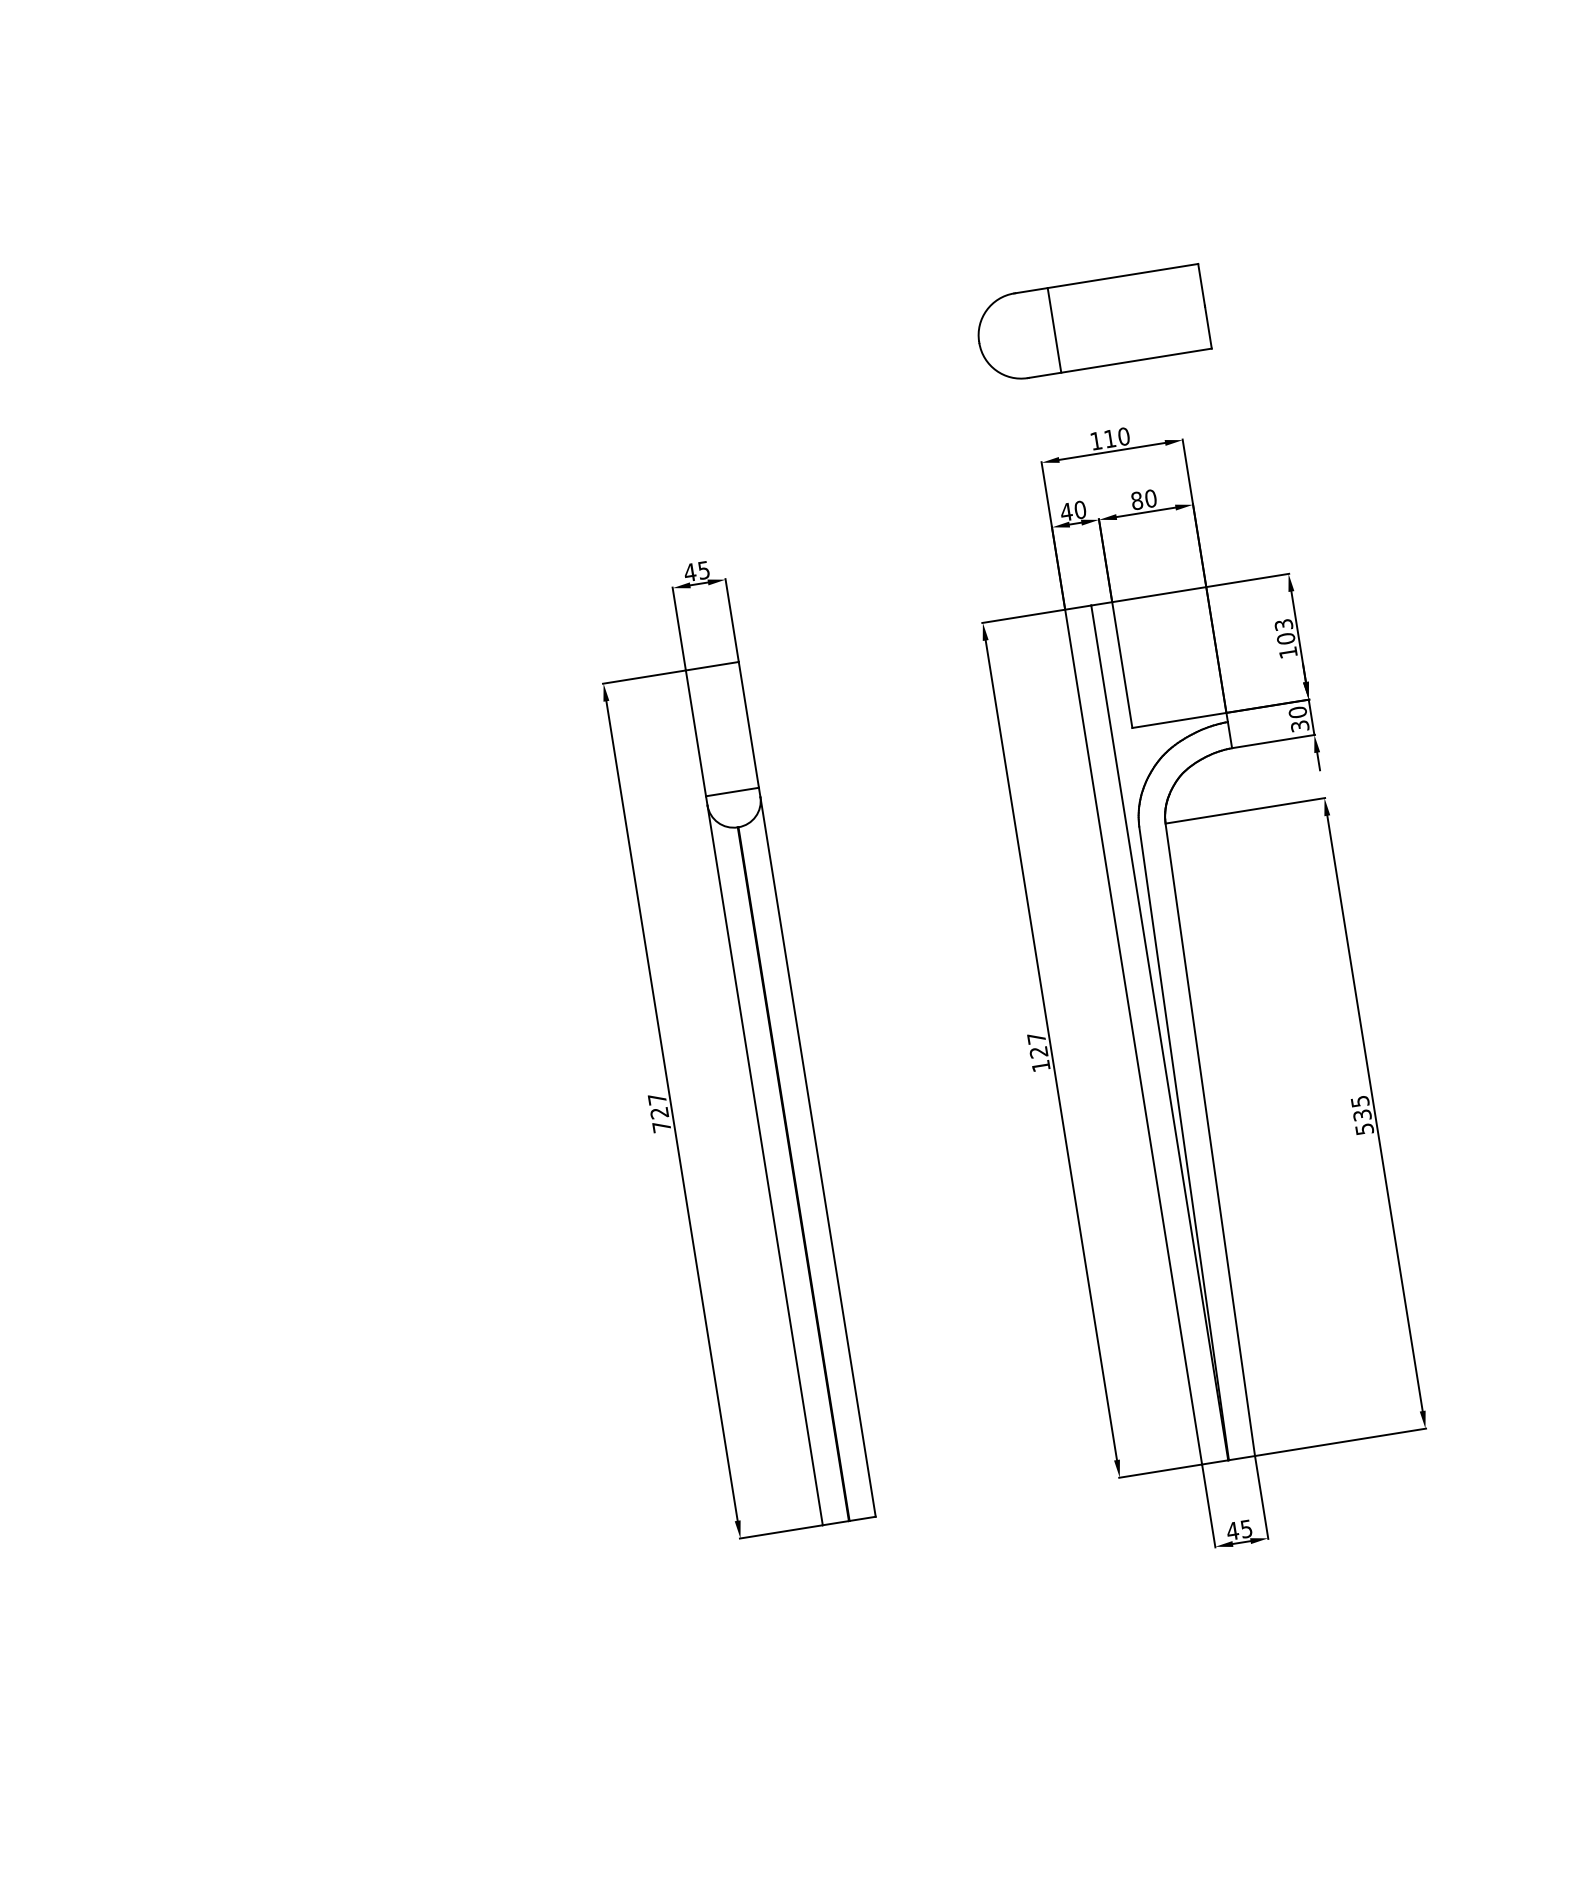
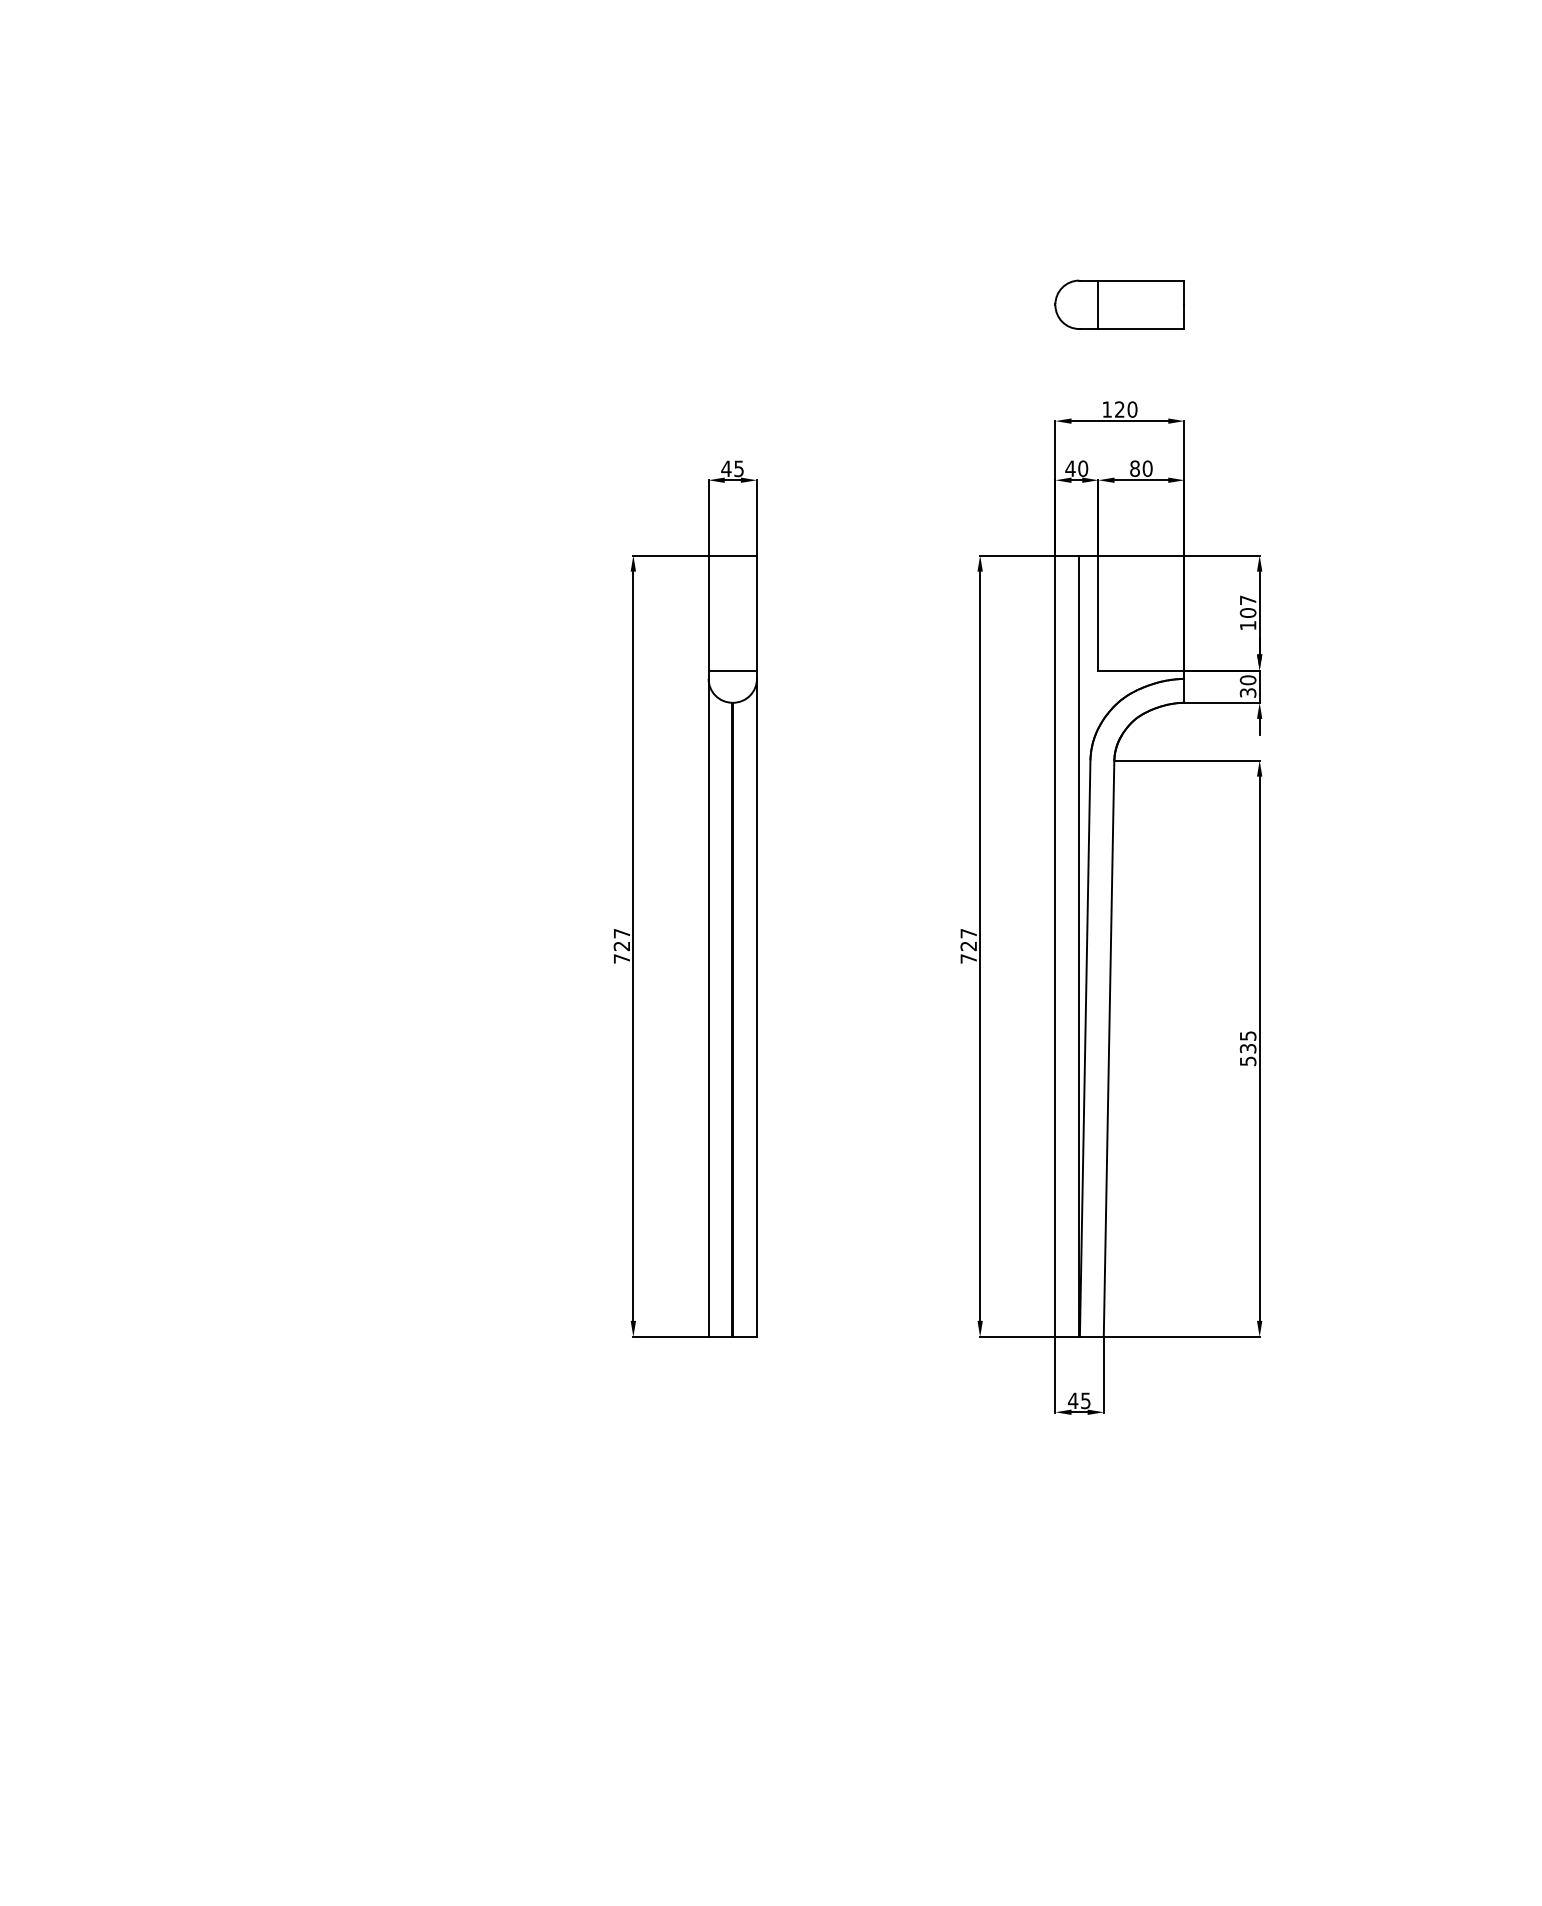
part: (1091, 323) -> (1119, 304), size x0.62
text: (1109, 438) -> (1119, 409), 110 -> 120
text: (1283, 625) -> (1247, 600), 103 -> 107
text: (1040, 1065) -> (968, 958), 127 -> 727

